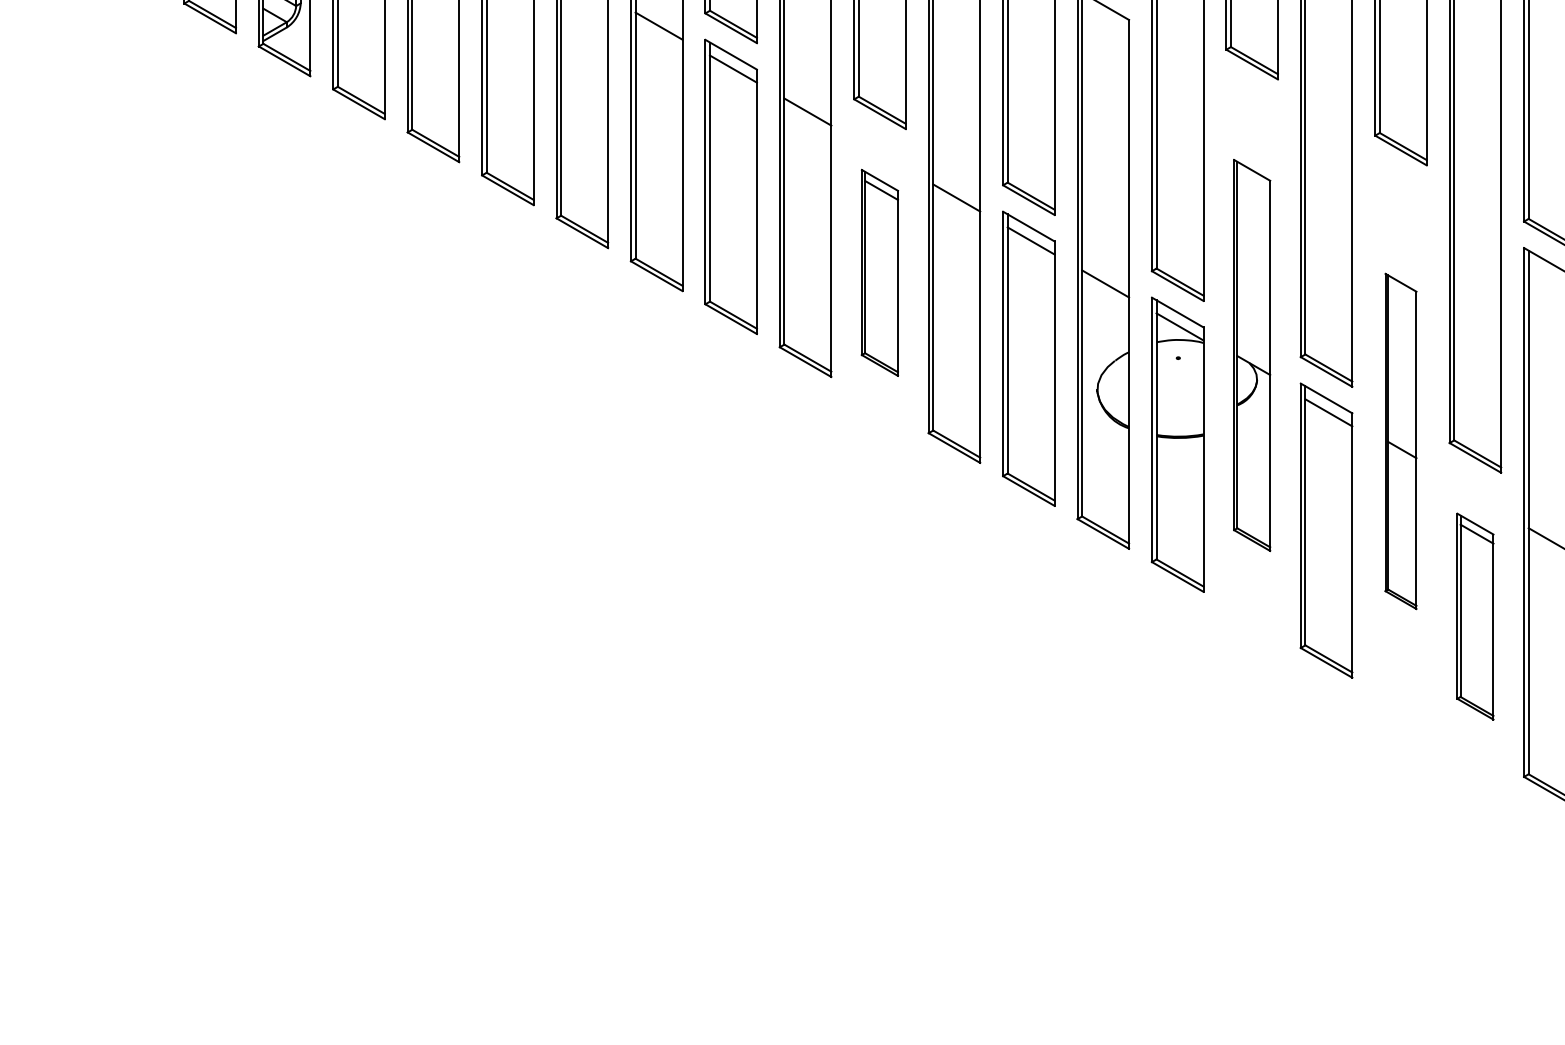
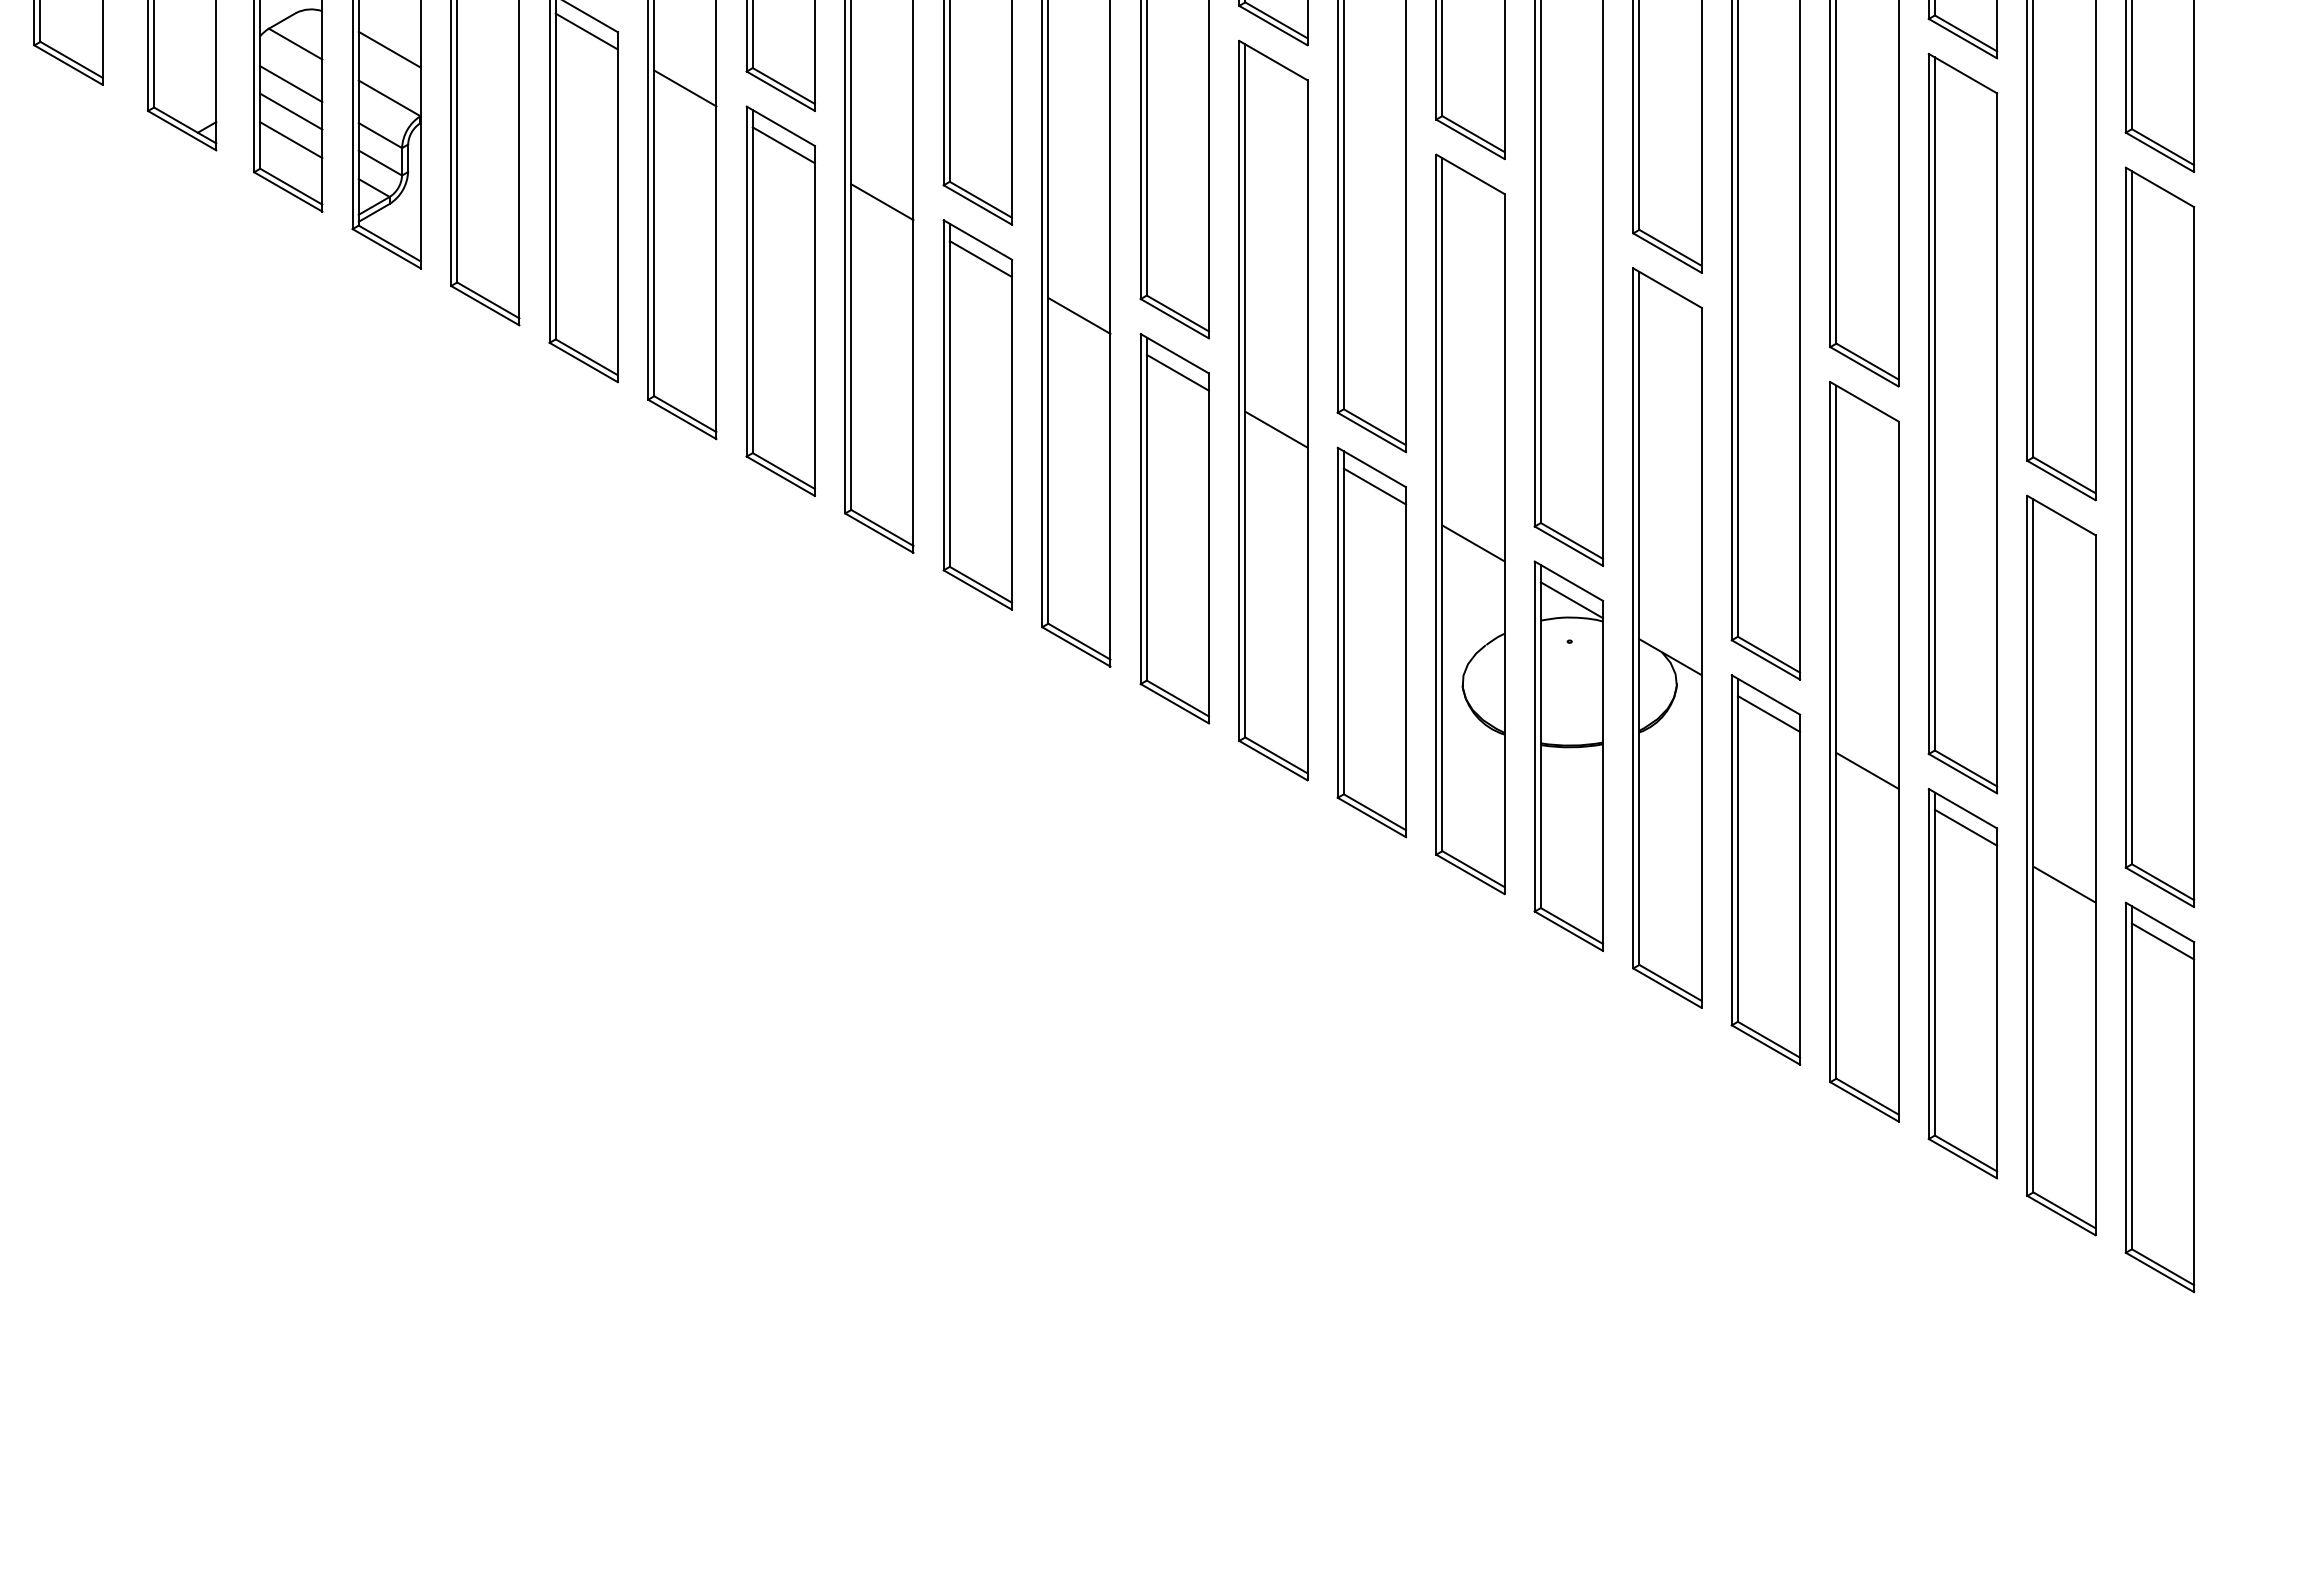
part: (879, 272) -> (1174, 528), size x1.43
part: (1252, 355) -> (1667, 637), size x1.43
part: (1401, 441) -> (1864, 751), size x1.67
part: (1475, 616) -> (1962, 983), size x1.43

